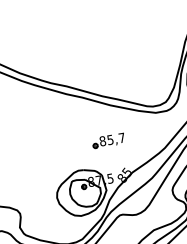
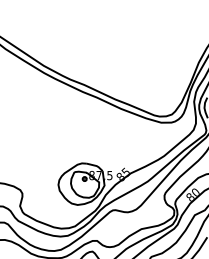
part: (107, 140) -> (113, 140), removed

